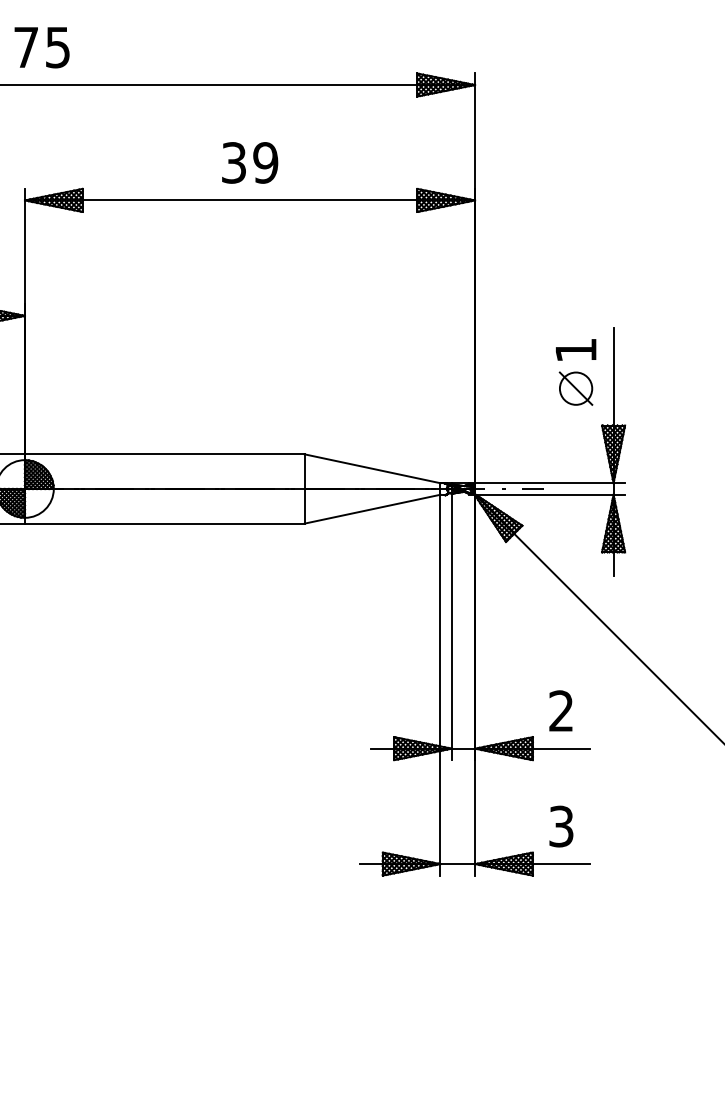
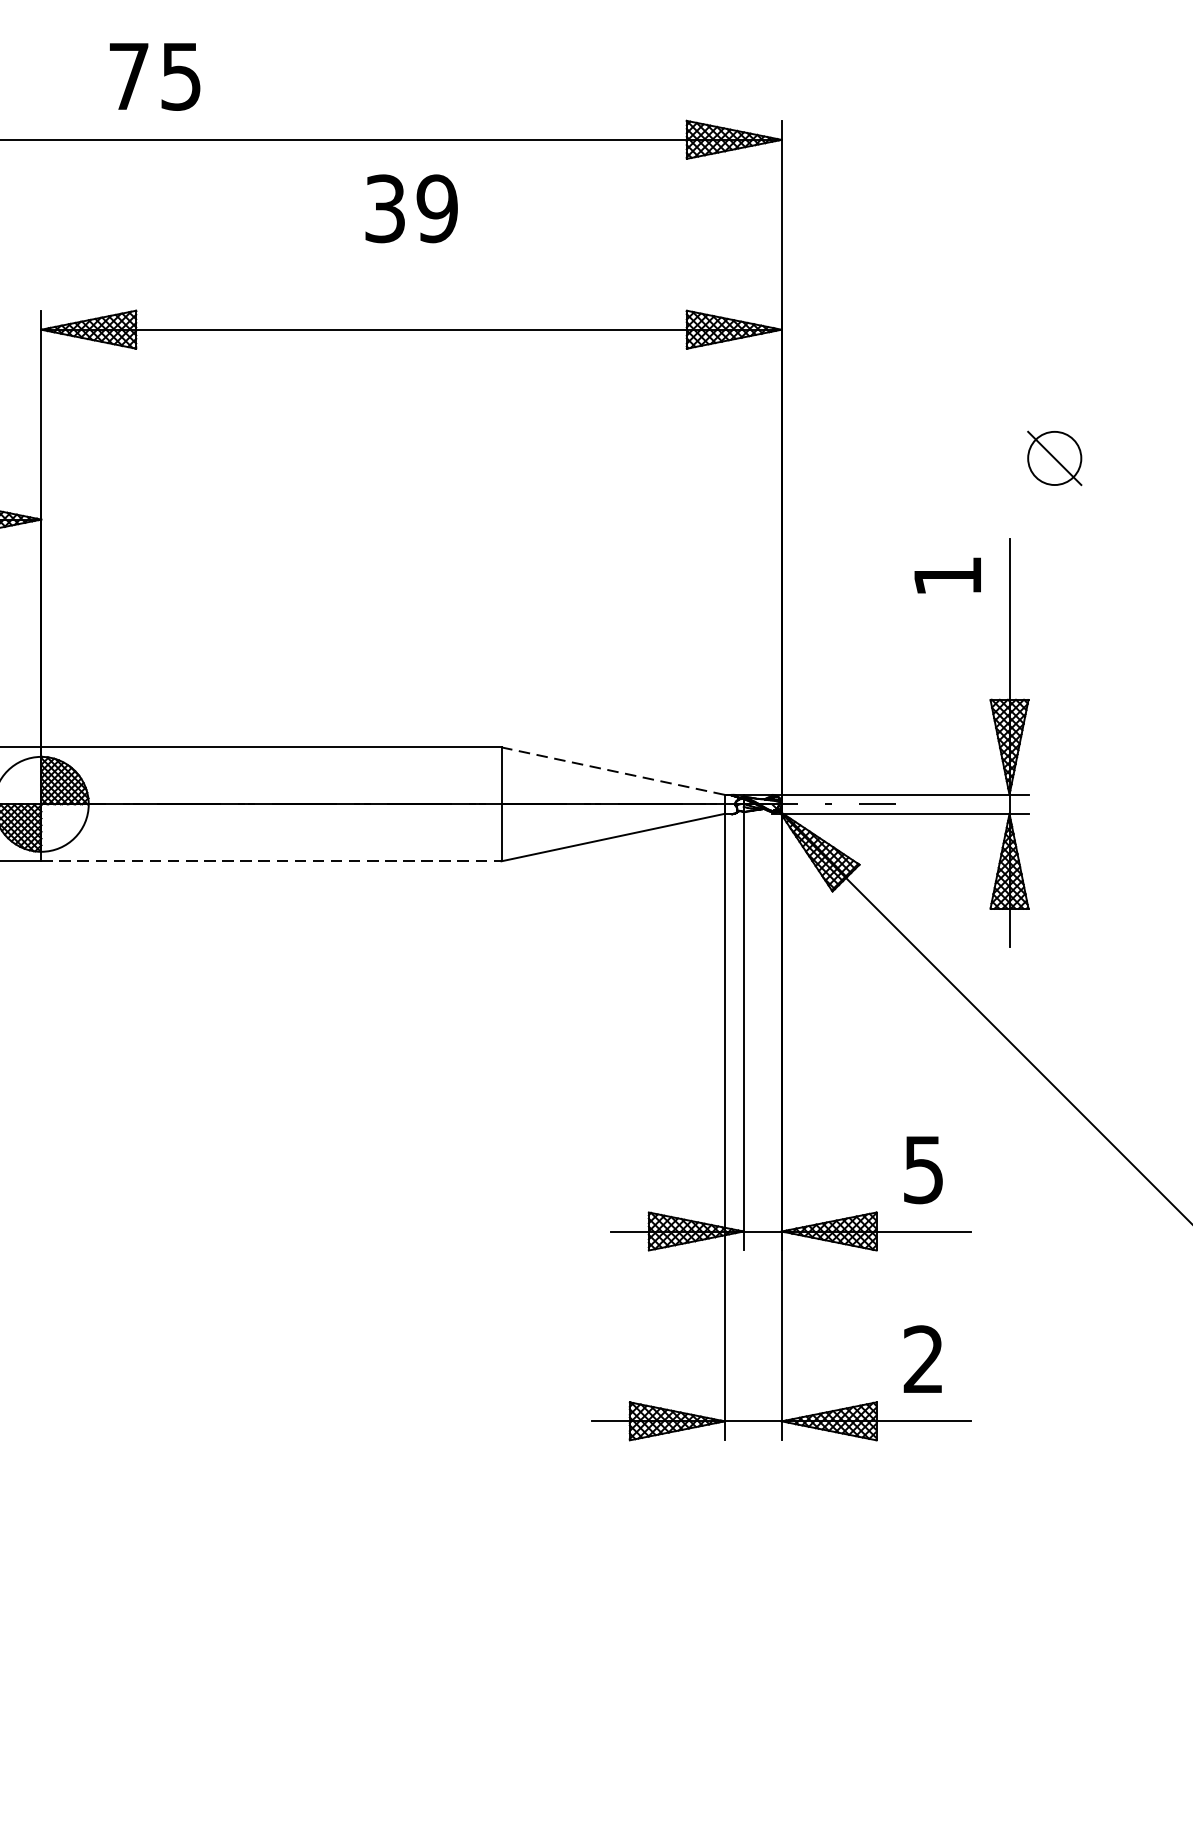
text: (41, 47) -> (154, 76), moved
text: (250, 162) -> (412, 208), moved
part: (575, 388) -> (1053, 458), moved
line: (372, 468) -> (612, 770), solid -> dashed
line: (164, 523) -> (270, 861), solid -> dashed
text: (560, 711) -> (922, 1170), 2 -> 5
text: (561, 826) -> (923, 1359), 3 -> 2

